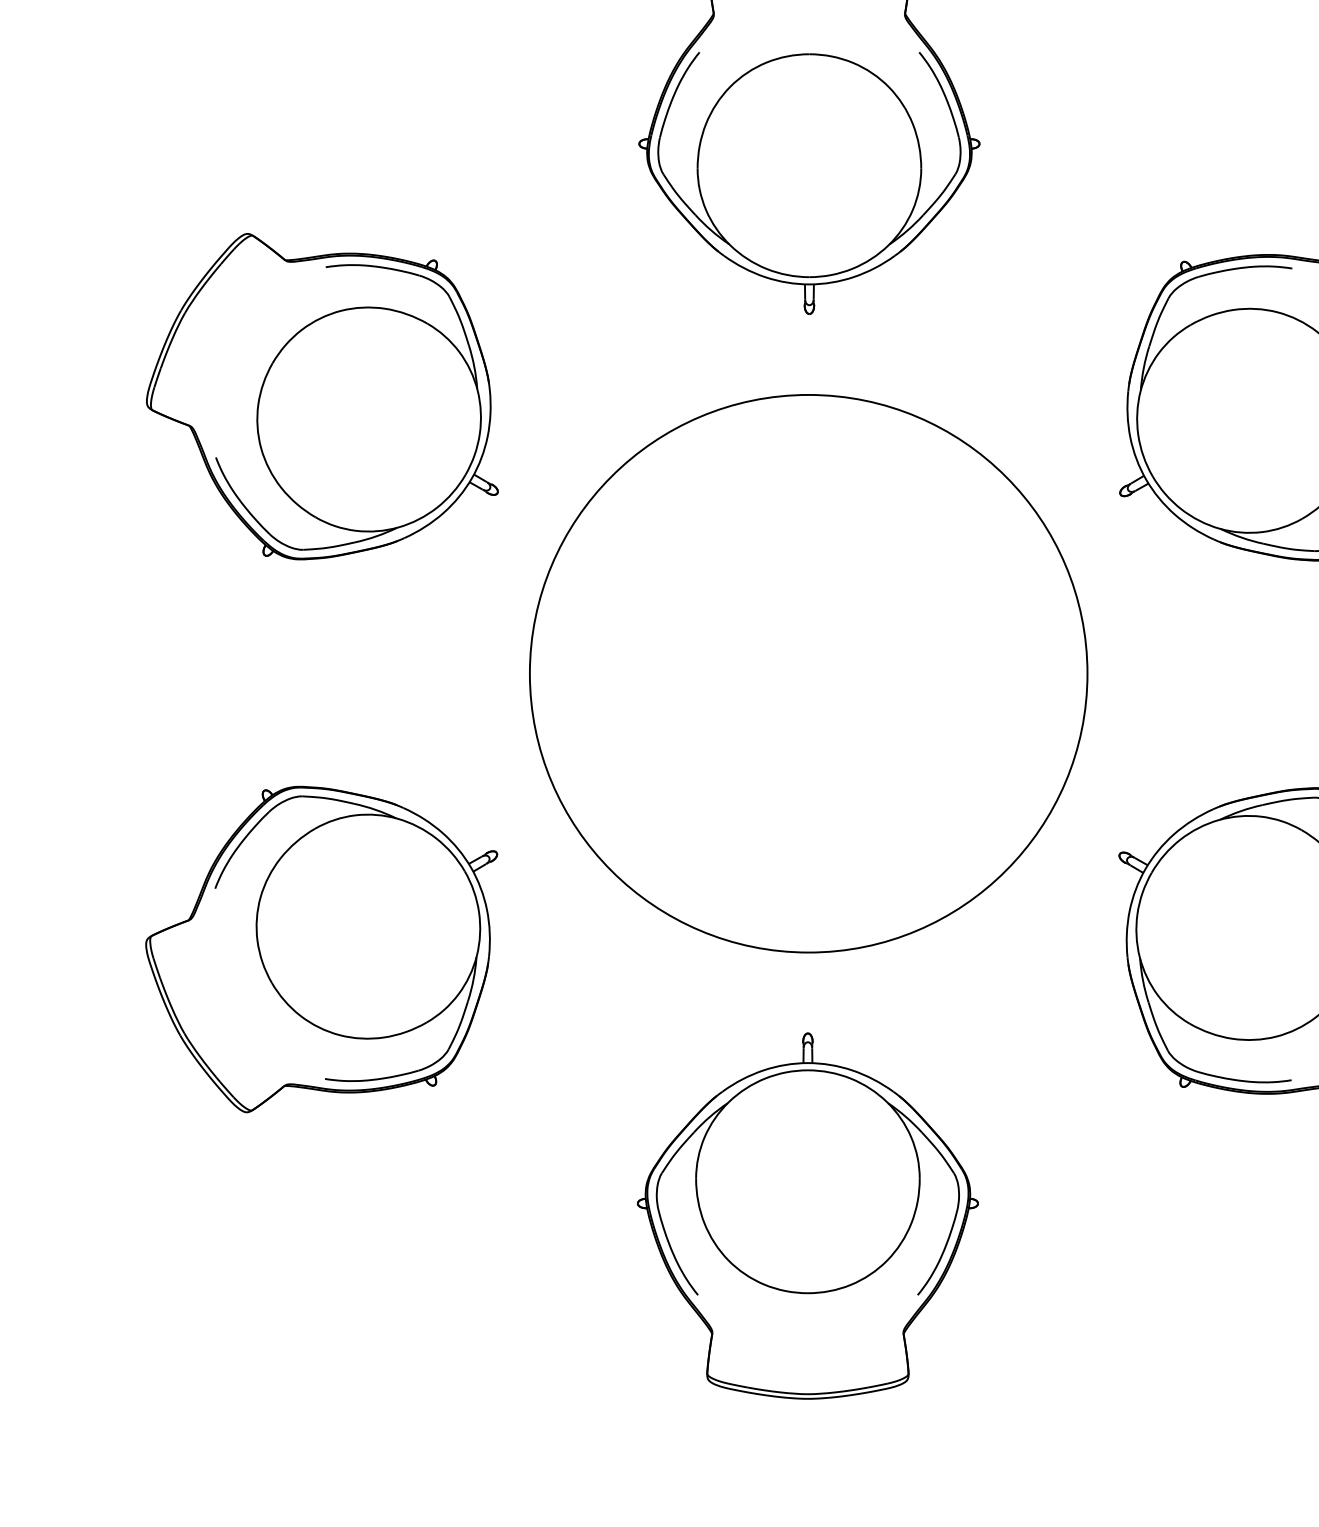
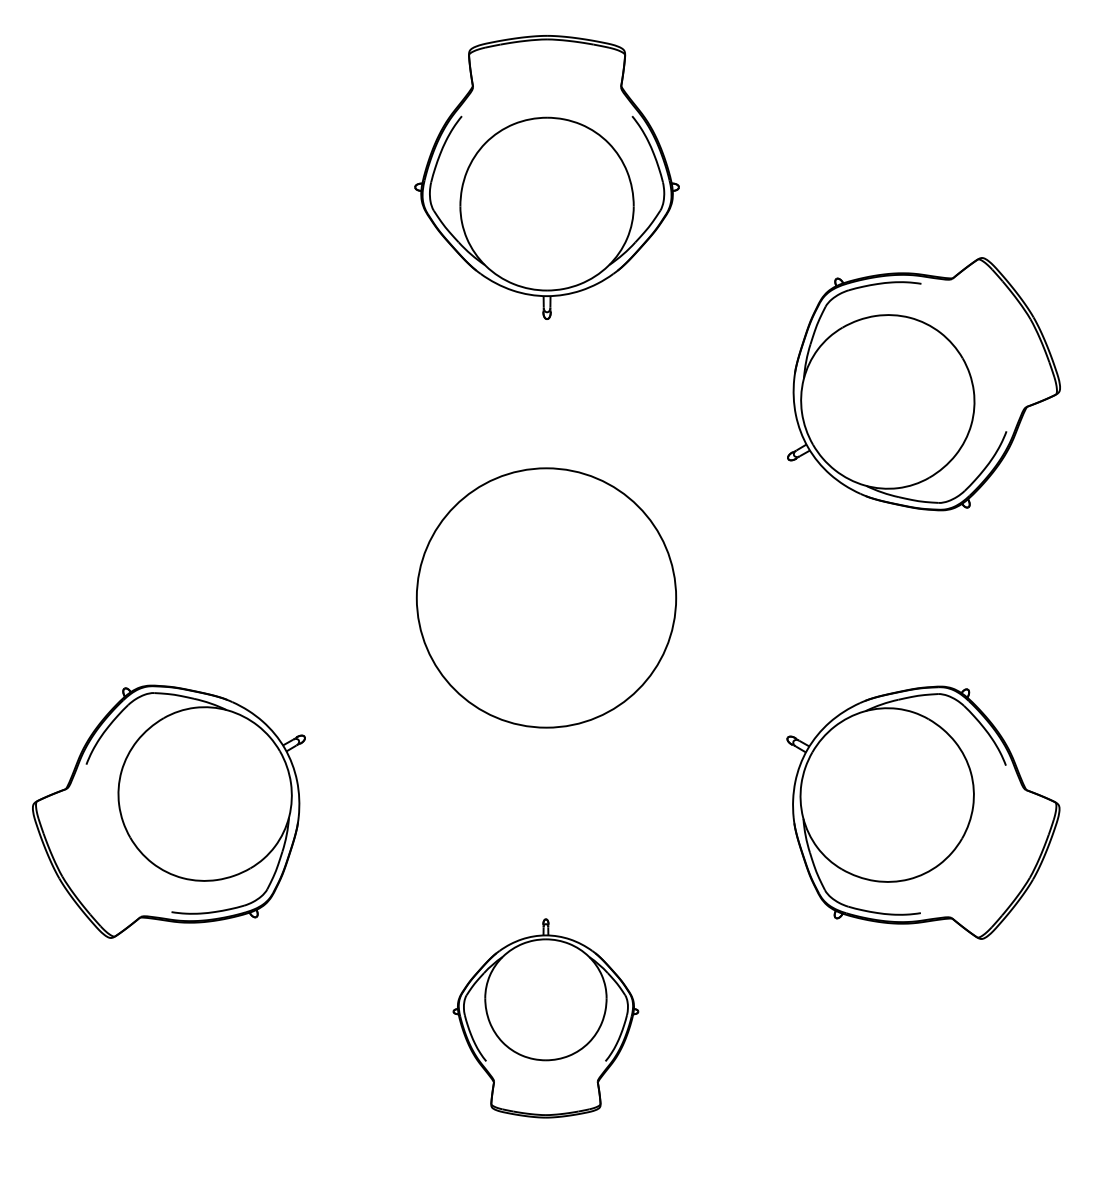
part: (322, 397) -> (169, 383), removed
circle: (808, 673) -> (546, 597), size x0.6
part: (807, 1216) -> (545, 1018), size x0.7

